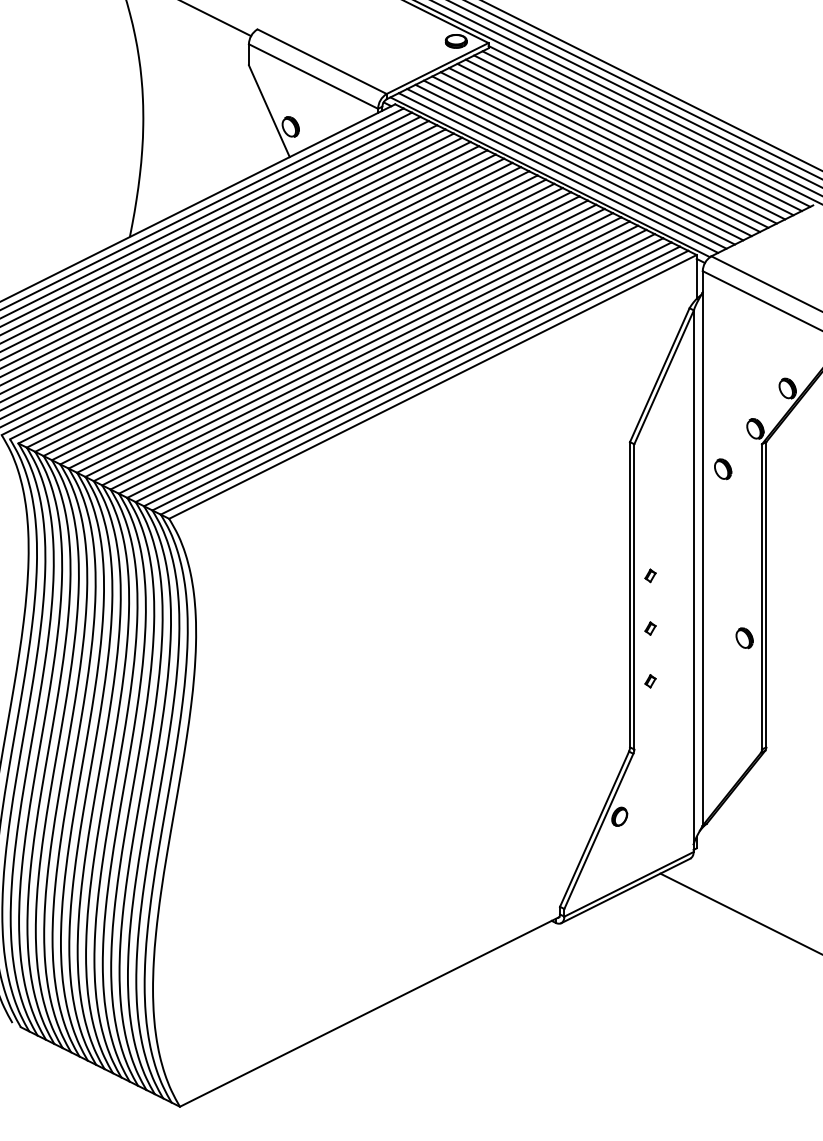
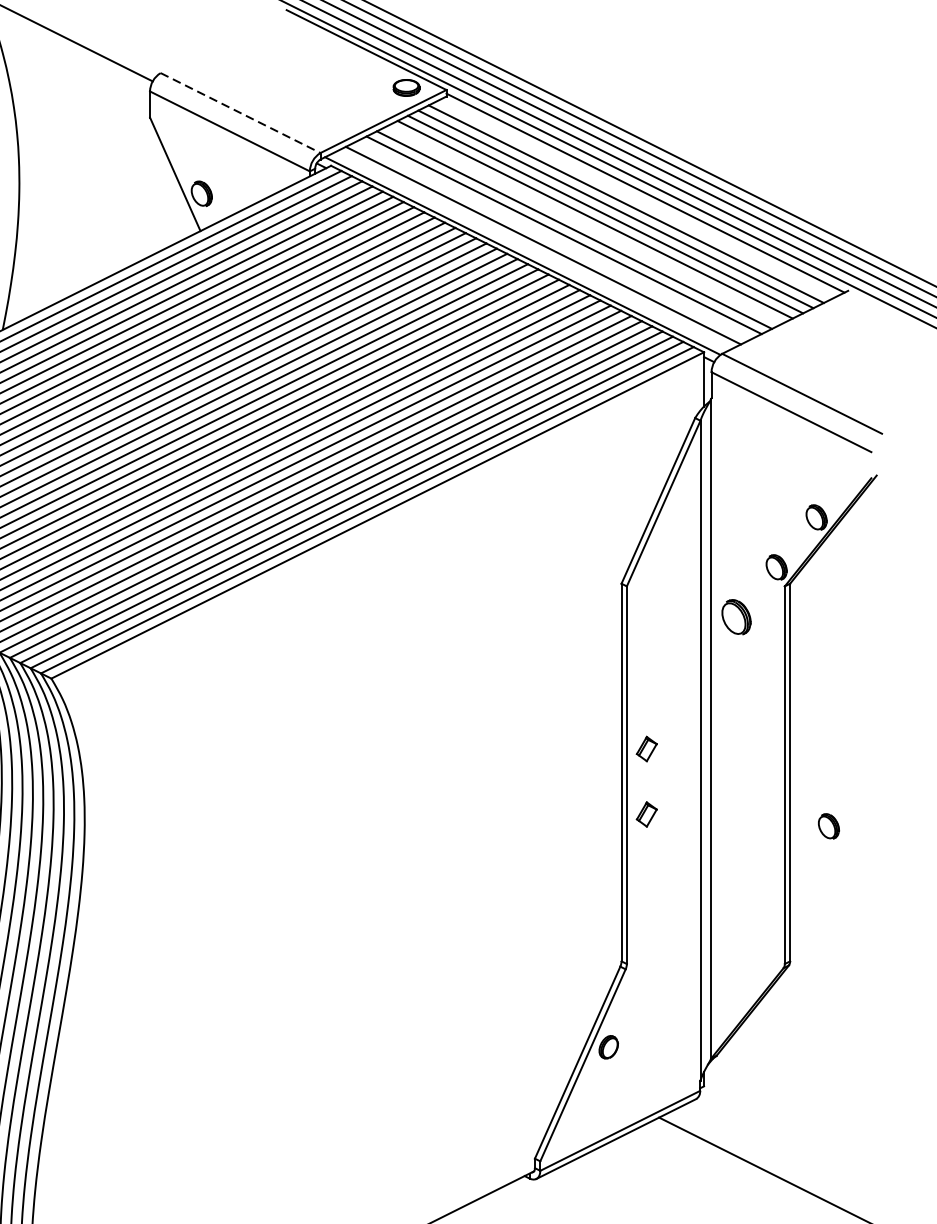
line: (322, 61) -> (241, 112), solid -> dashed
line: (641, 131) -> (635, 199), removed
line: (600, 151) -> (585, 224), removed
line: (574, 164) -> (552, 240), removed
line: (558, 172) -> (533, 250), removed
part: (723, 469) -> (737, 617), size x1.4
part: (650, 575) -> (646, 748), size x1.6
part: (650, 628) -> (646, 814), size x1.6
part: (744, 638) -> (828, 826), moved
part: (650, 681) -> (646, 879), removed

